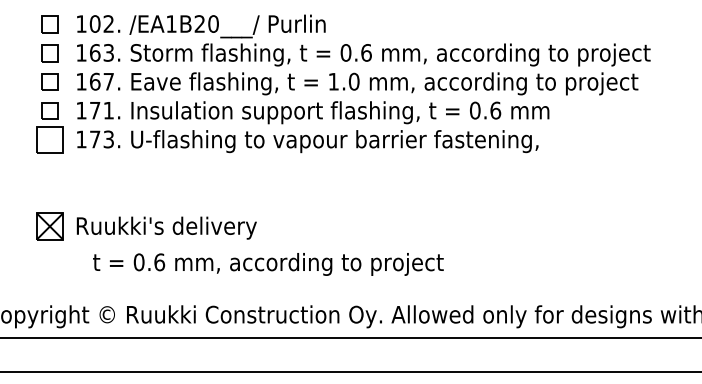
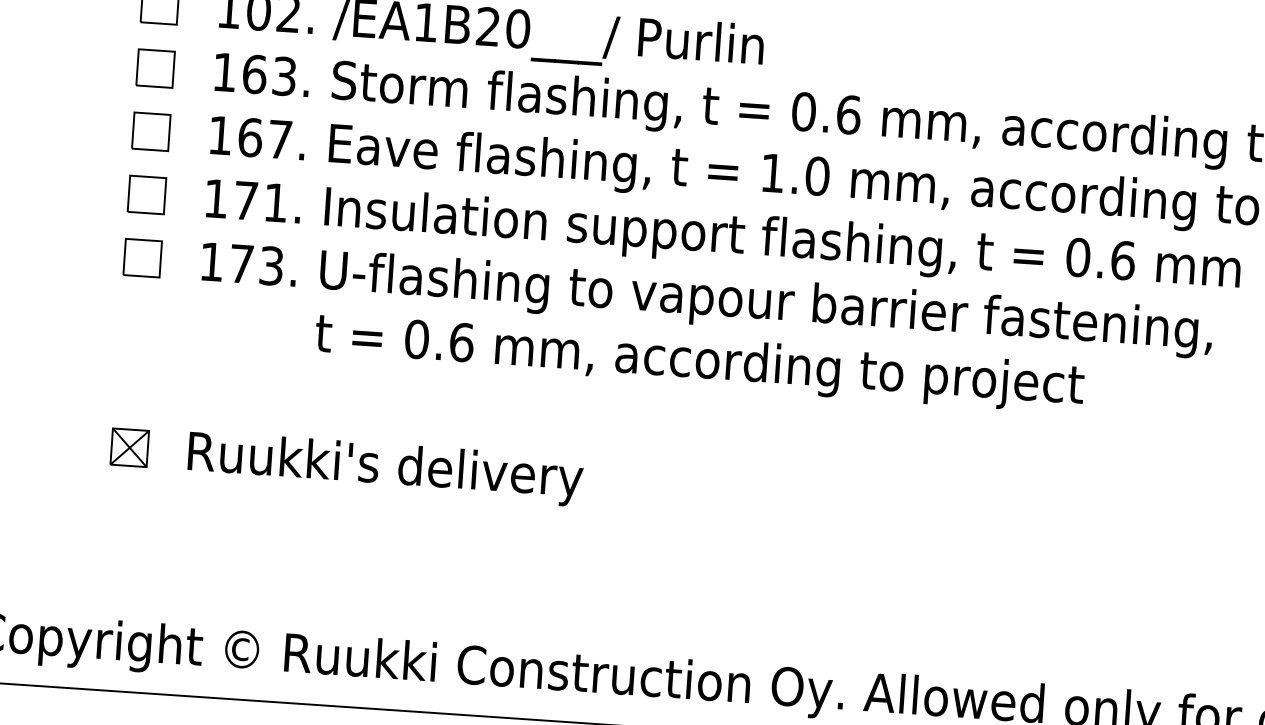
part: (49, 139) -> (141, 257), size x0.62
part: (49, 226) -> (128, 447), size x0.62
text: (268, 264) -> (699, 363), moved

